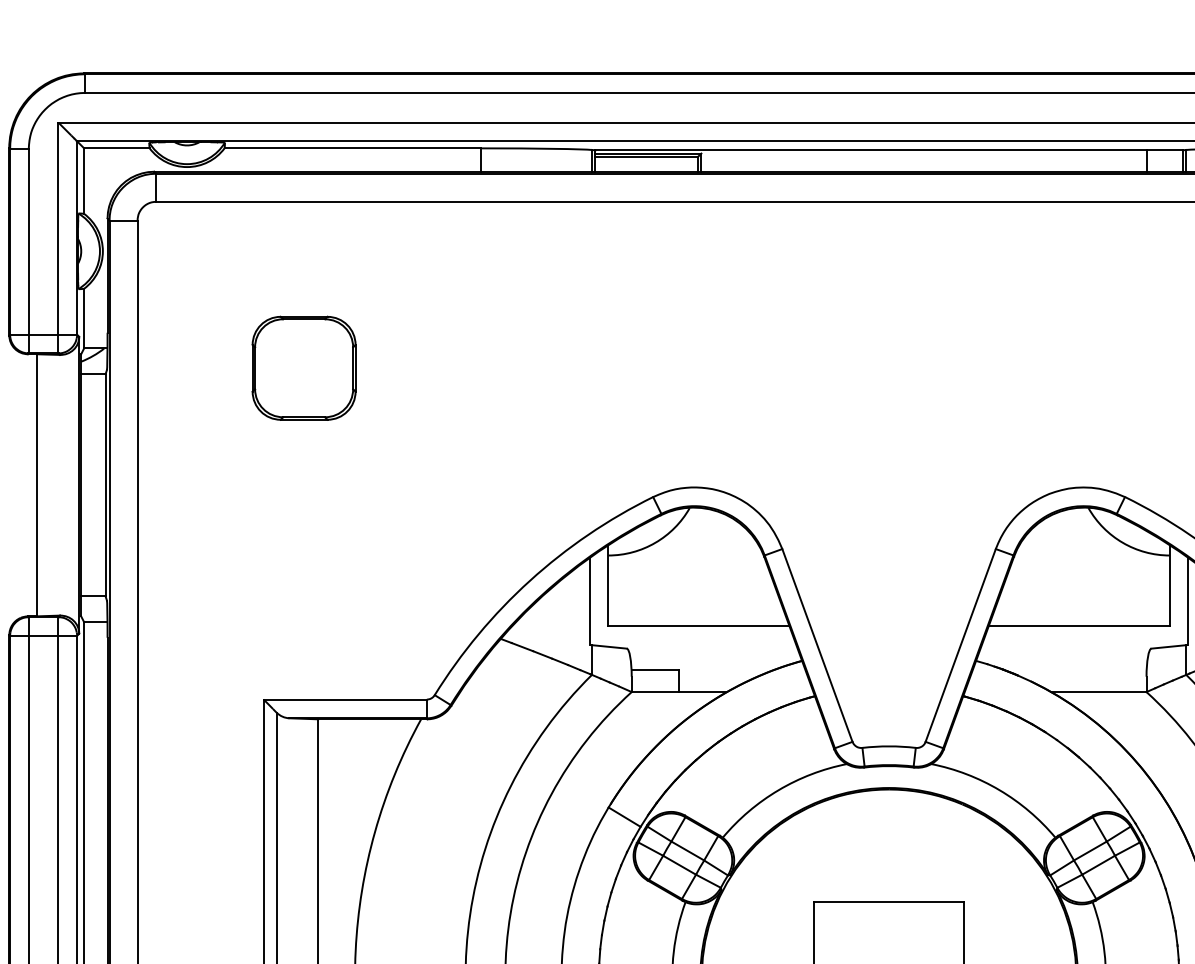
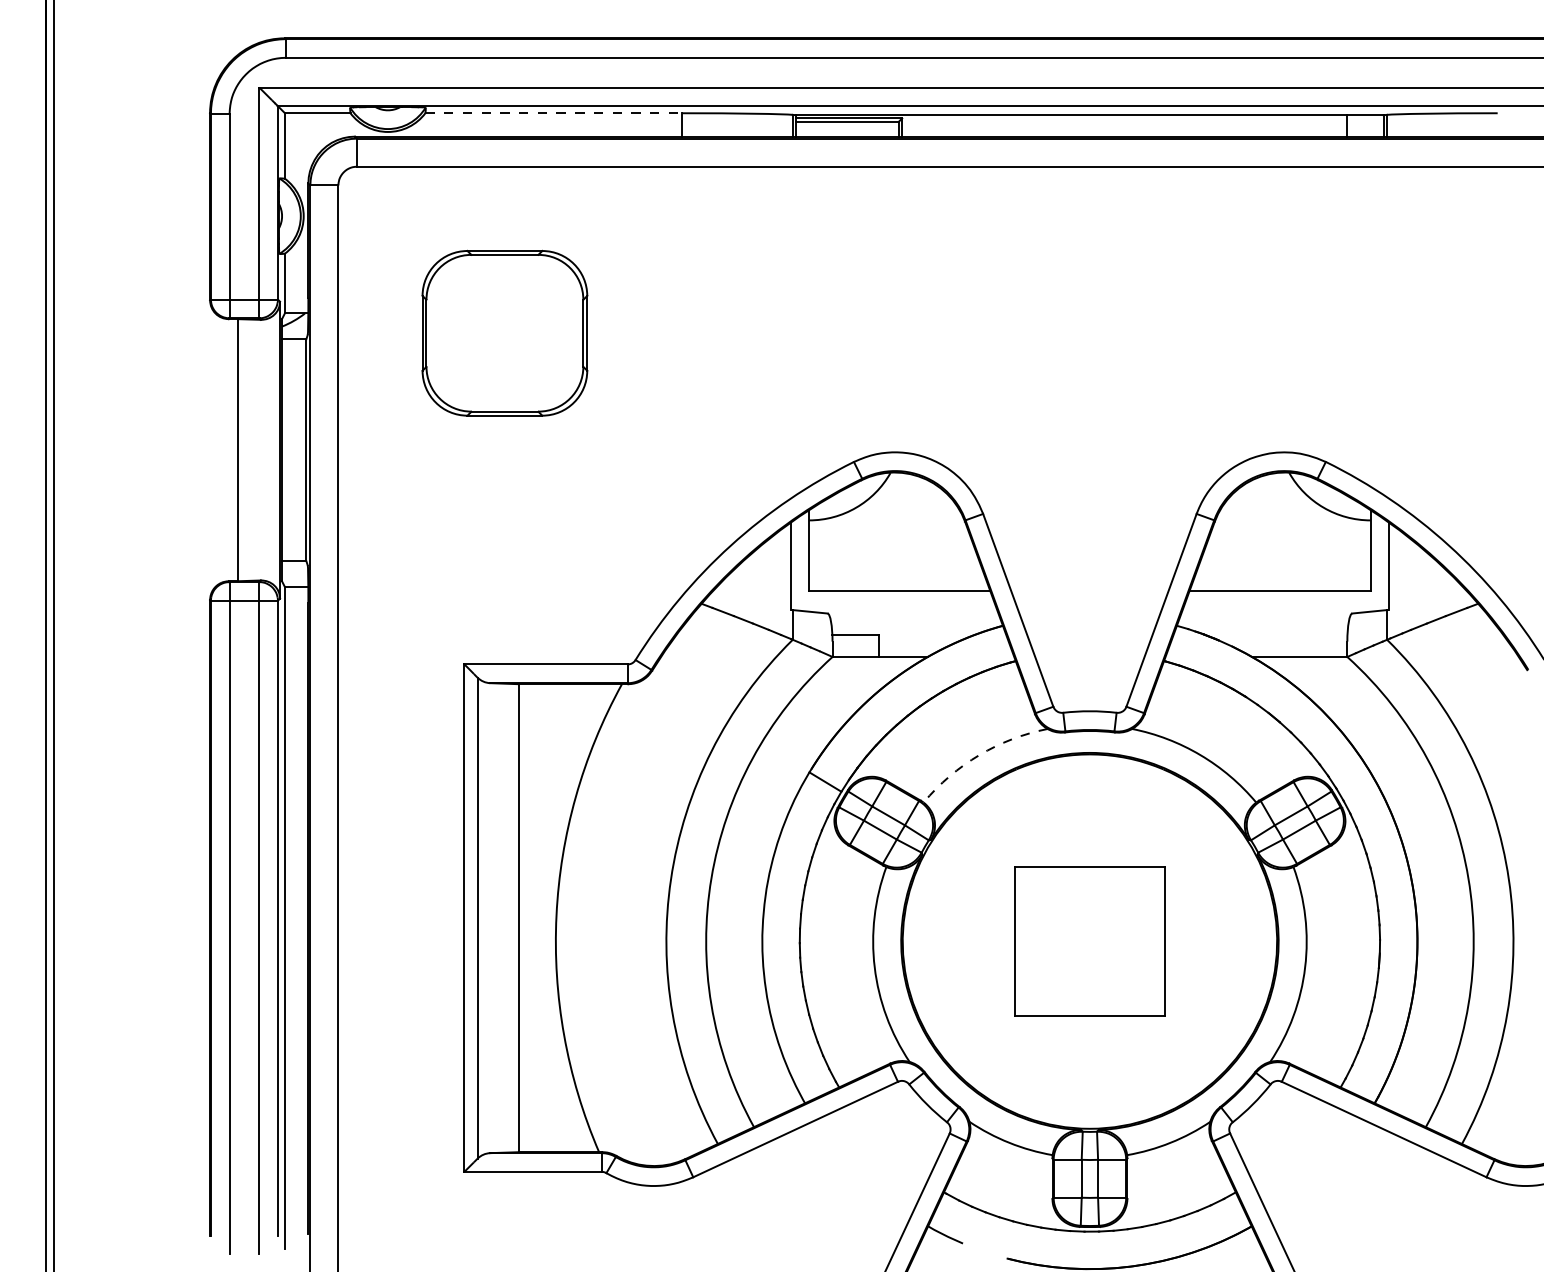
line: (353, 148) -> (554, 113), solid -> dashed
part: (303, 367) -> (504, 332), size x1.6
arc: (778, 790) -> (979, 755), solid -> dashed

